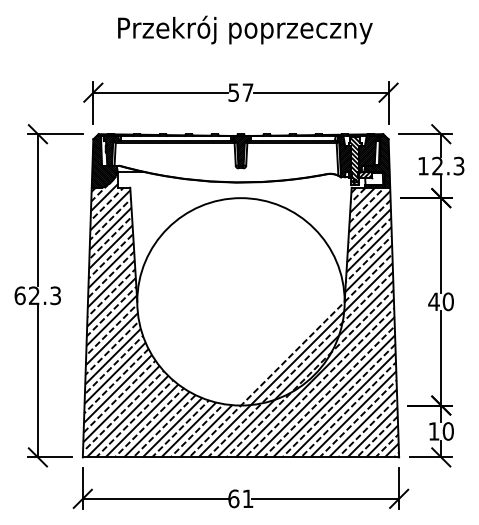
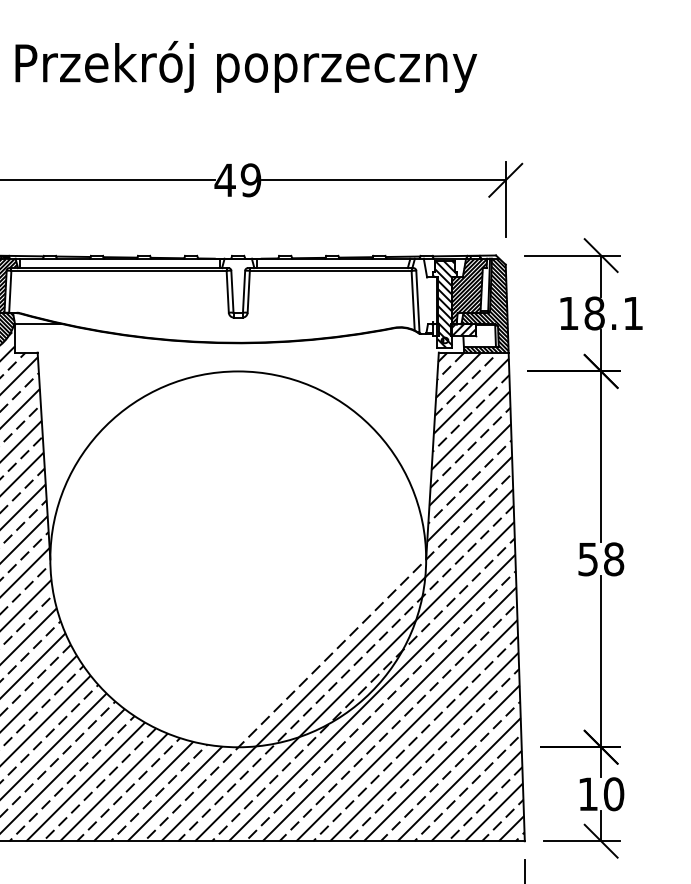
text: (240, 92) -> (237, 180), 57 -> 49
hatch: (240, 150) -> (237, 285), removed
hatch: (344, 156) -> (425, 295), removed
text: (448, 165) -> (614, 312), 12.3 -> 18.1
text: (440, 301) -> (599, 558), 40 -> 58

